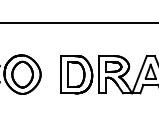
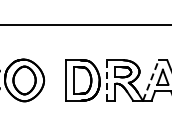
line: (98, 74) -> (106, 80), solid -> dashed
line: (139, 74) -> (150, 80), solid -> dashed

